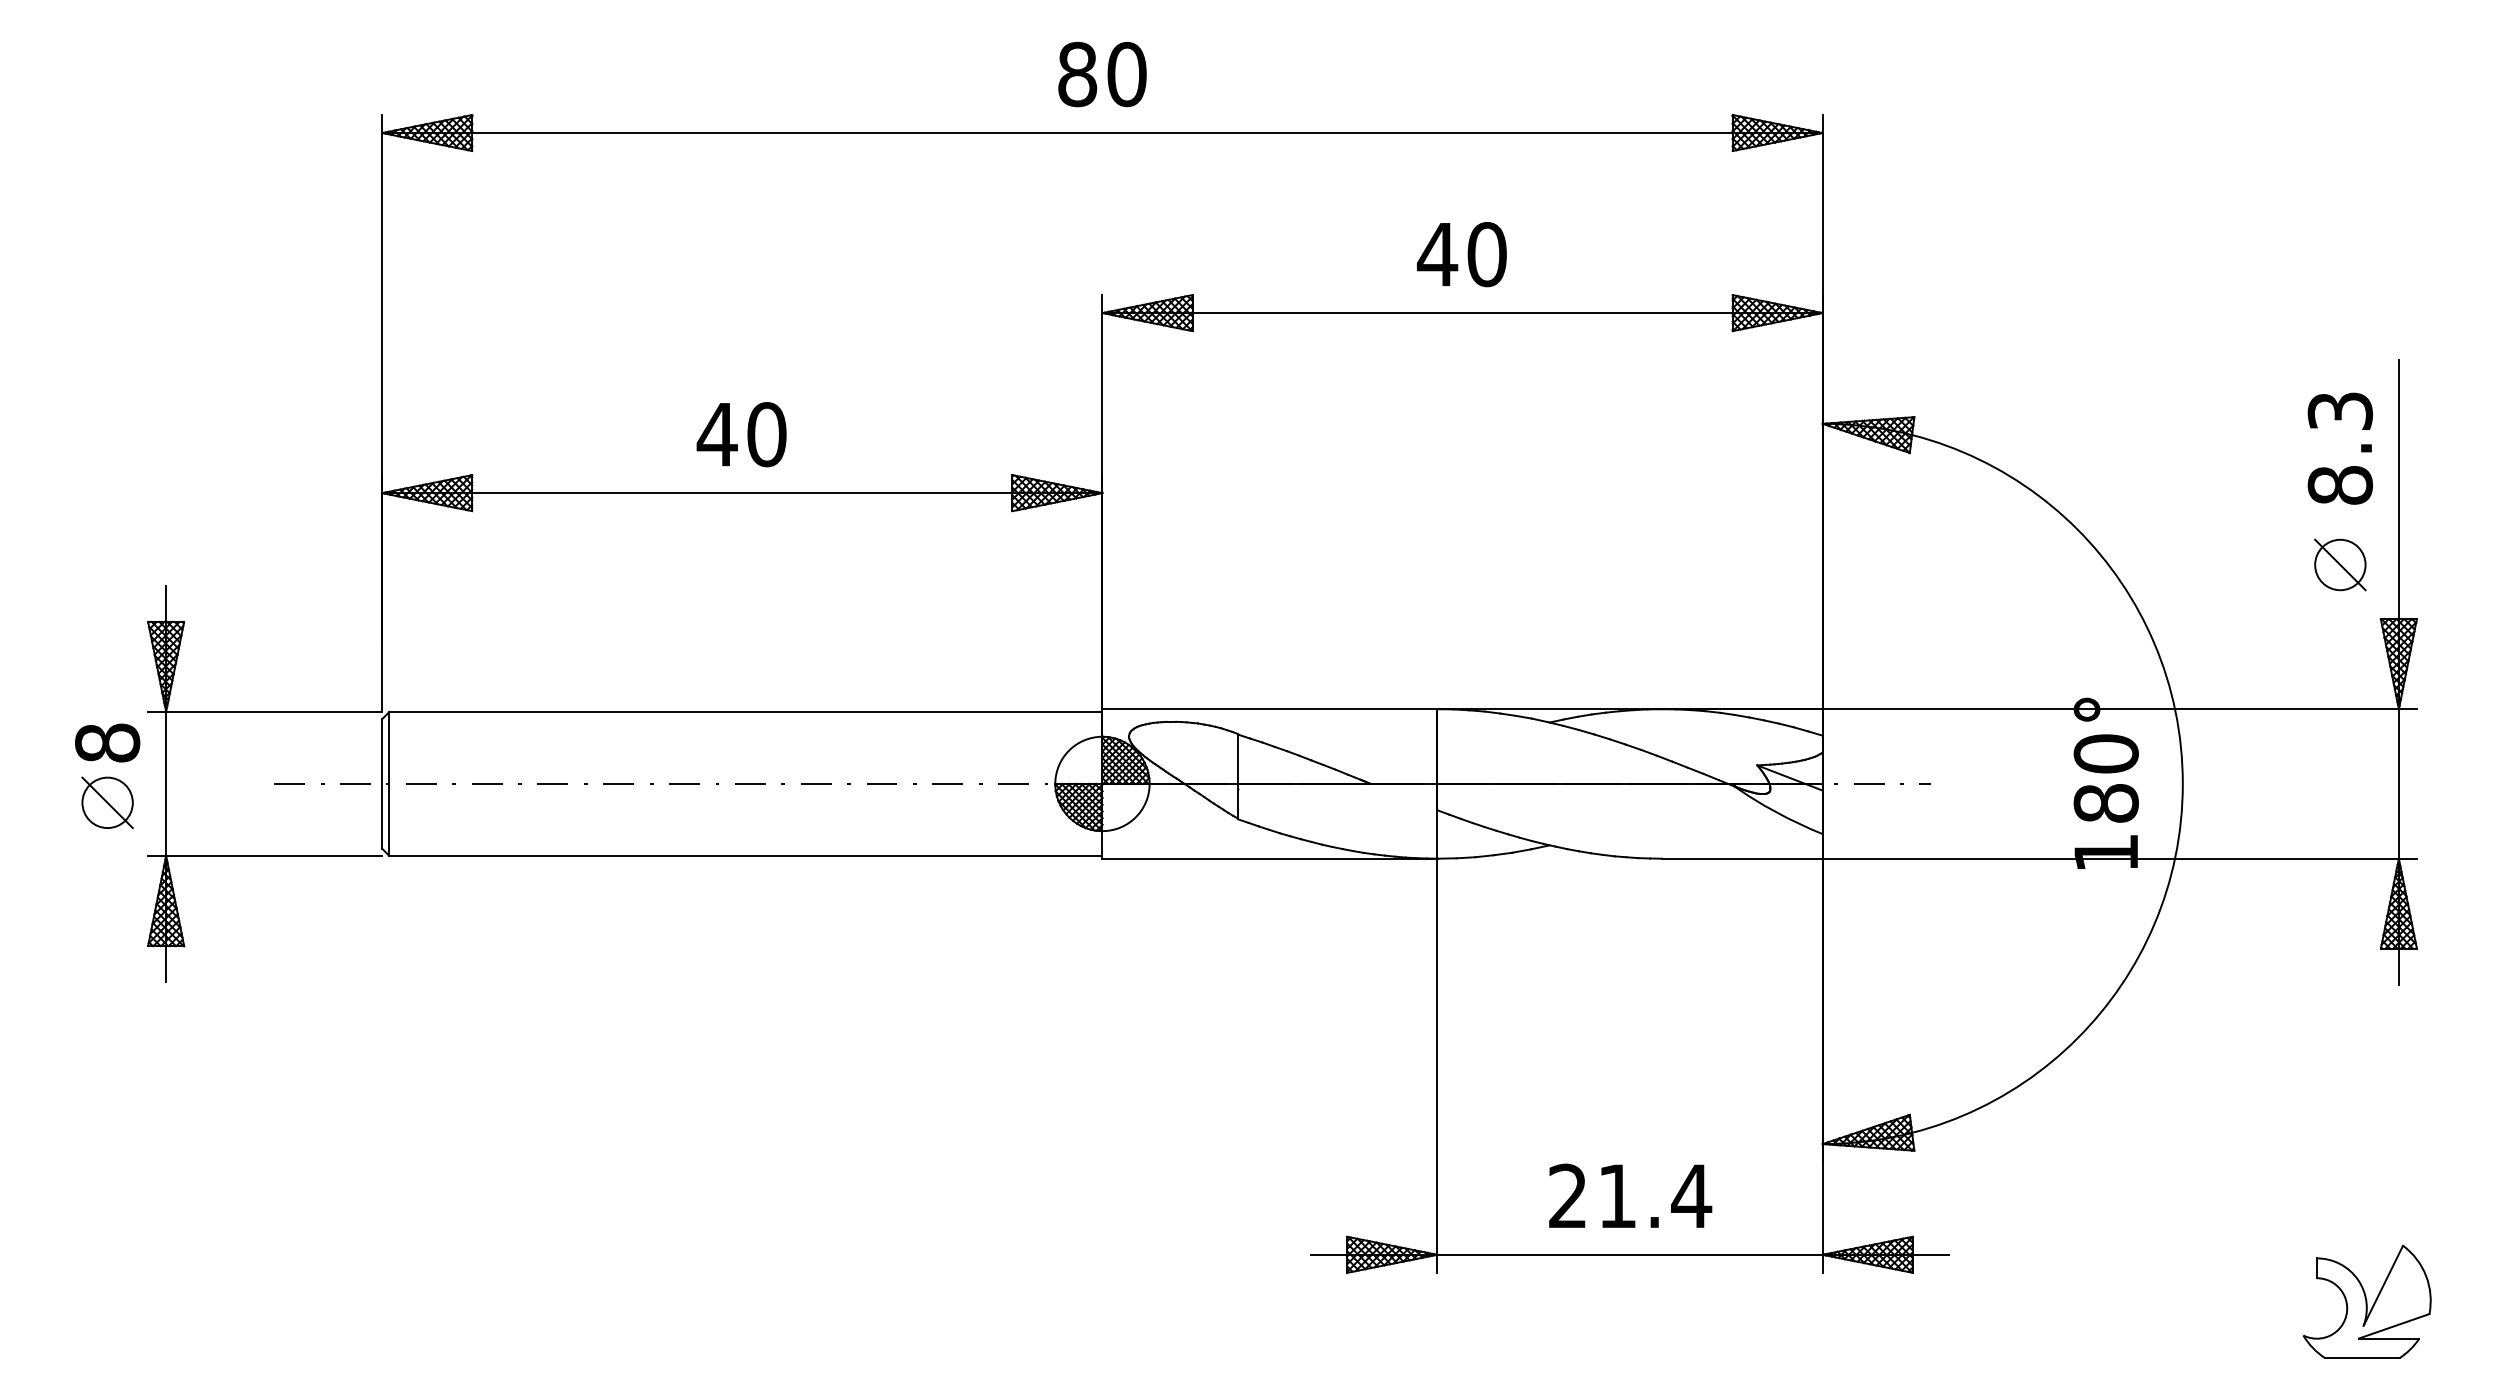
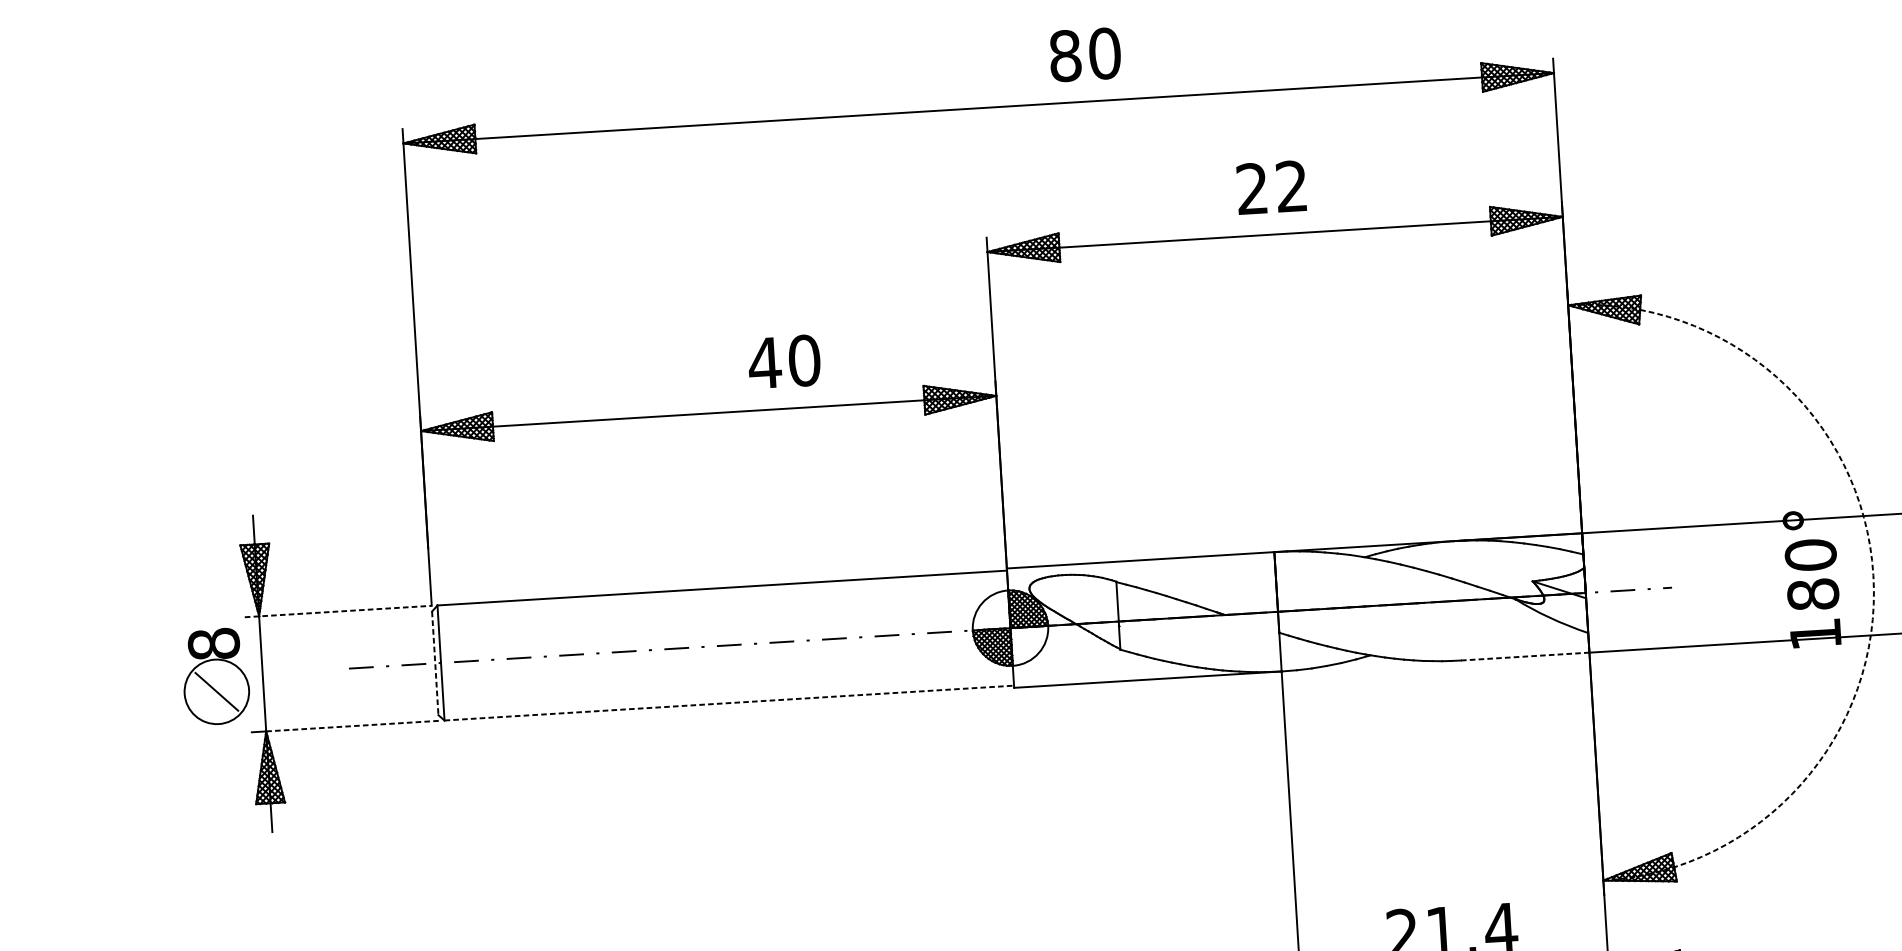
text: (1102, 74) -> (1085, 54), moved
text: (1461, 254) -> (1271, 187), 40 -> 22
text: (741, 434) -> (784, 361), moved
line: (265, 711) -> (338, 611), solid -> dashed
line: (382, 783) -> (435, 662), solid -> dashed
arc: (2182, 783) -> (1873, 575), solid -> dashed
circle: (107, 802) -> (216, 691), size x1.6
line: (273, 855) -> (351, 725), solid -> dashed
line: (745, 855) -> (728, 702), solid -> dashed
line: (1742, 858) -> (1525, 656), solid -> dashed

